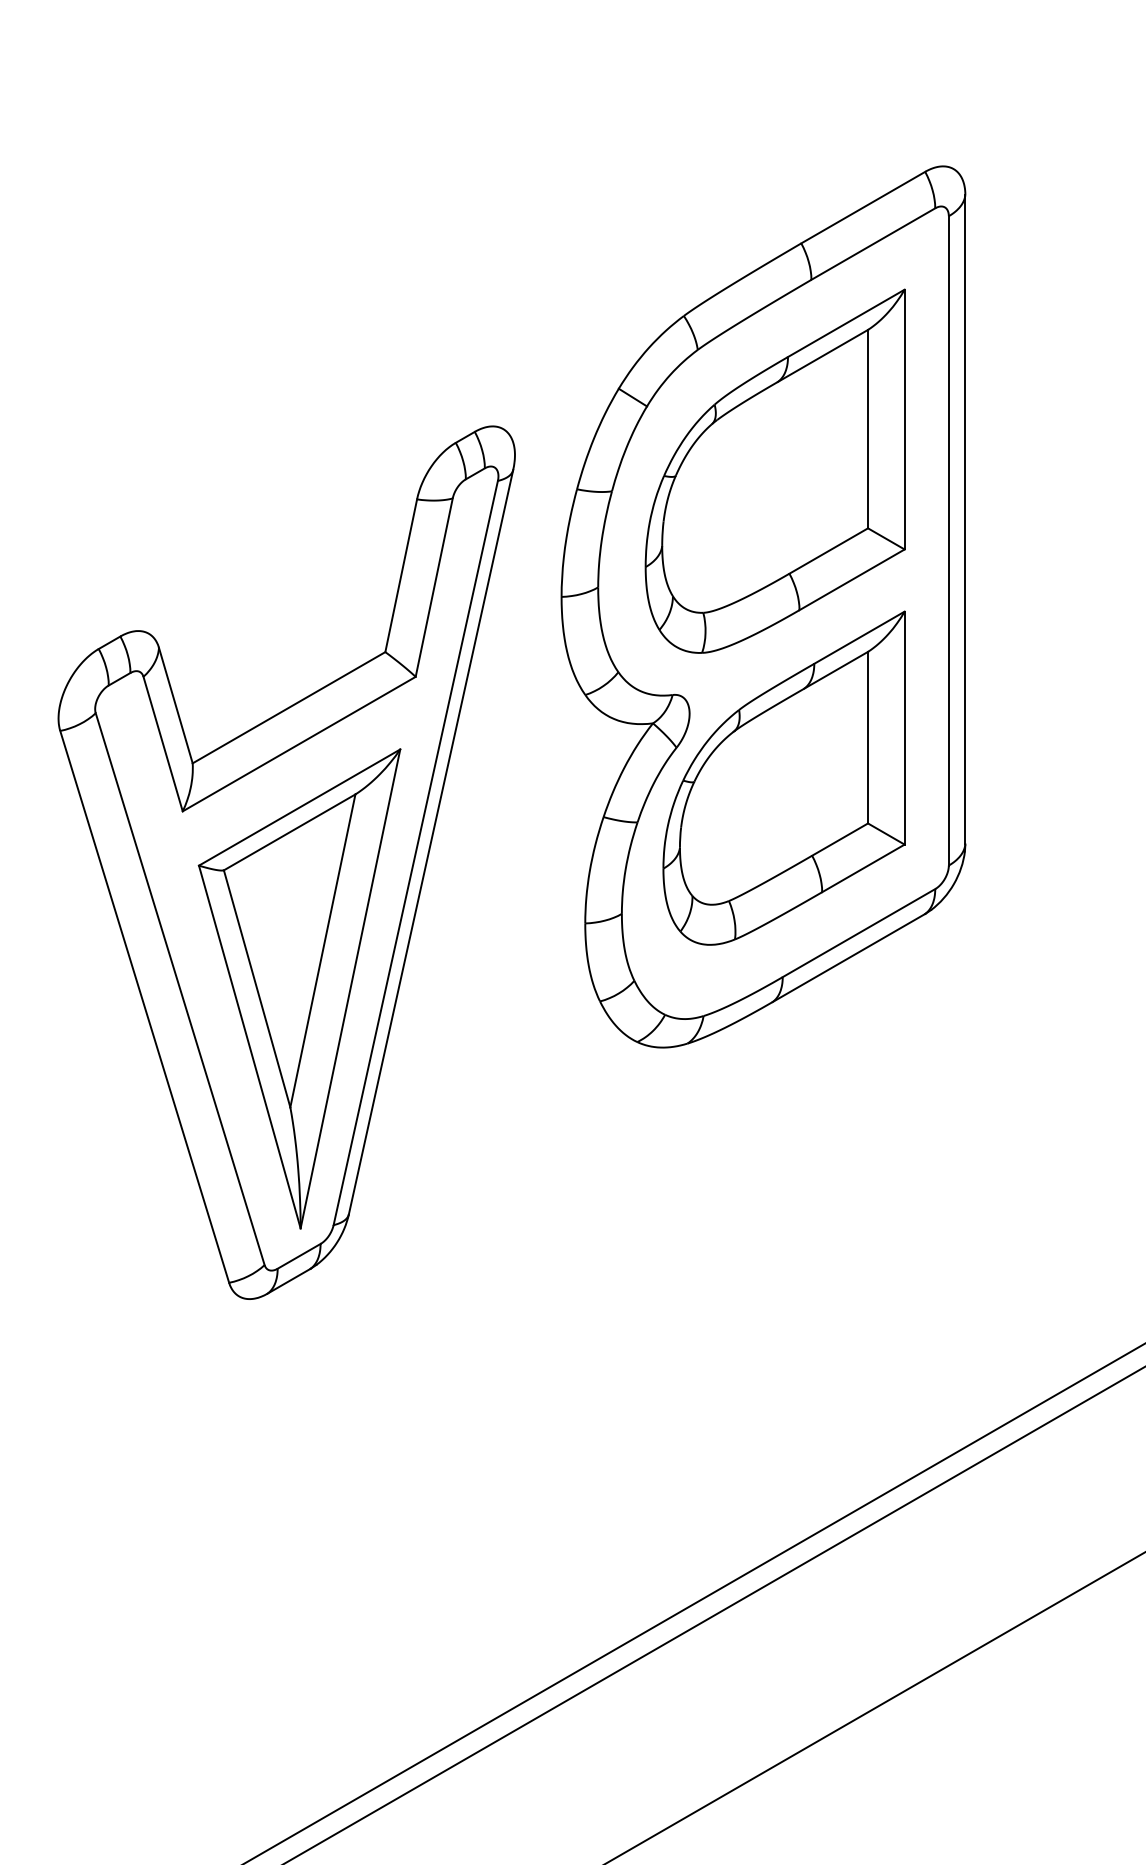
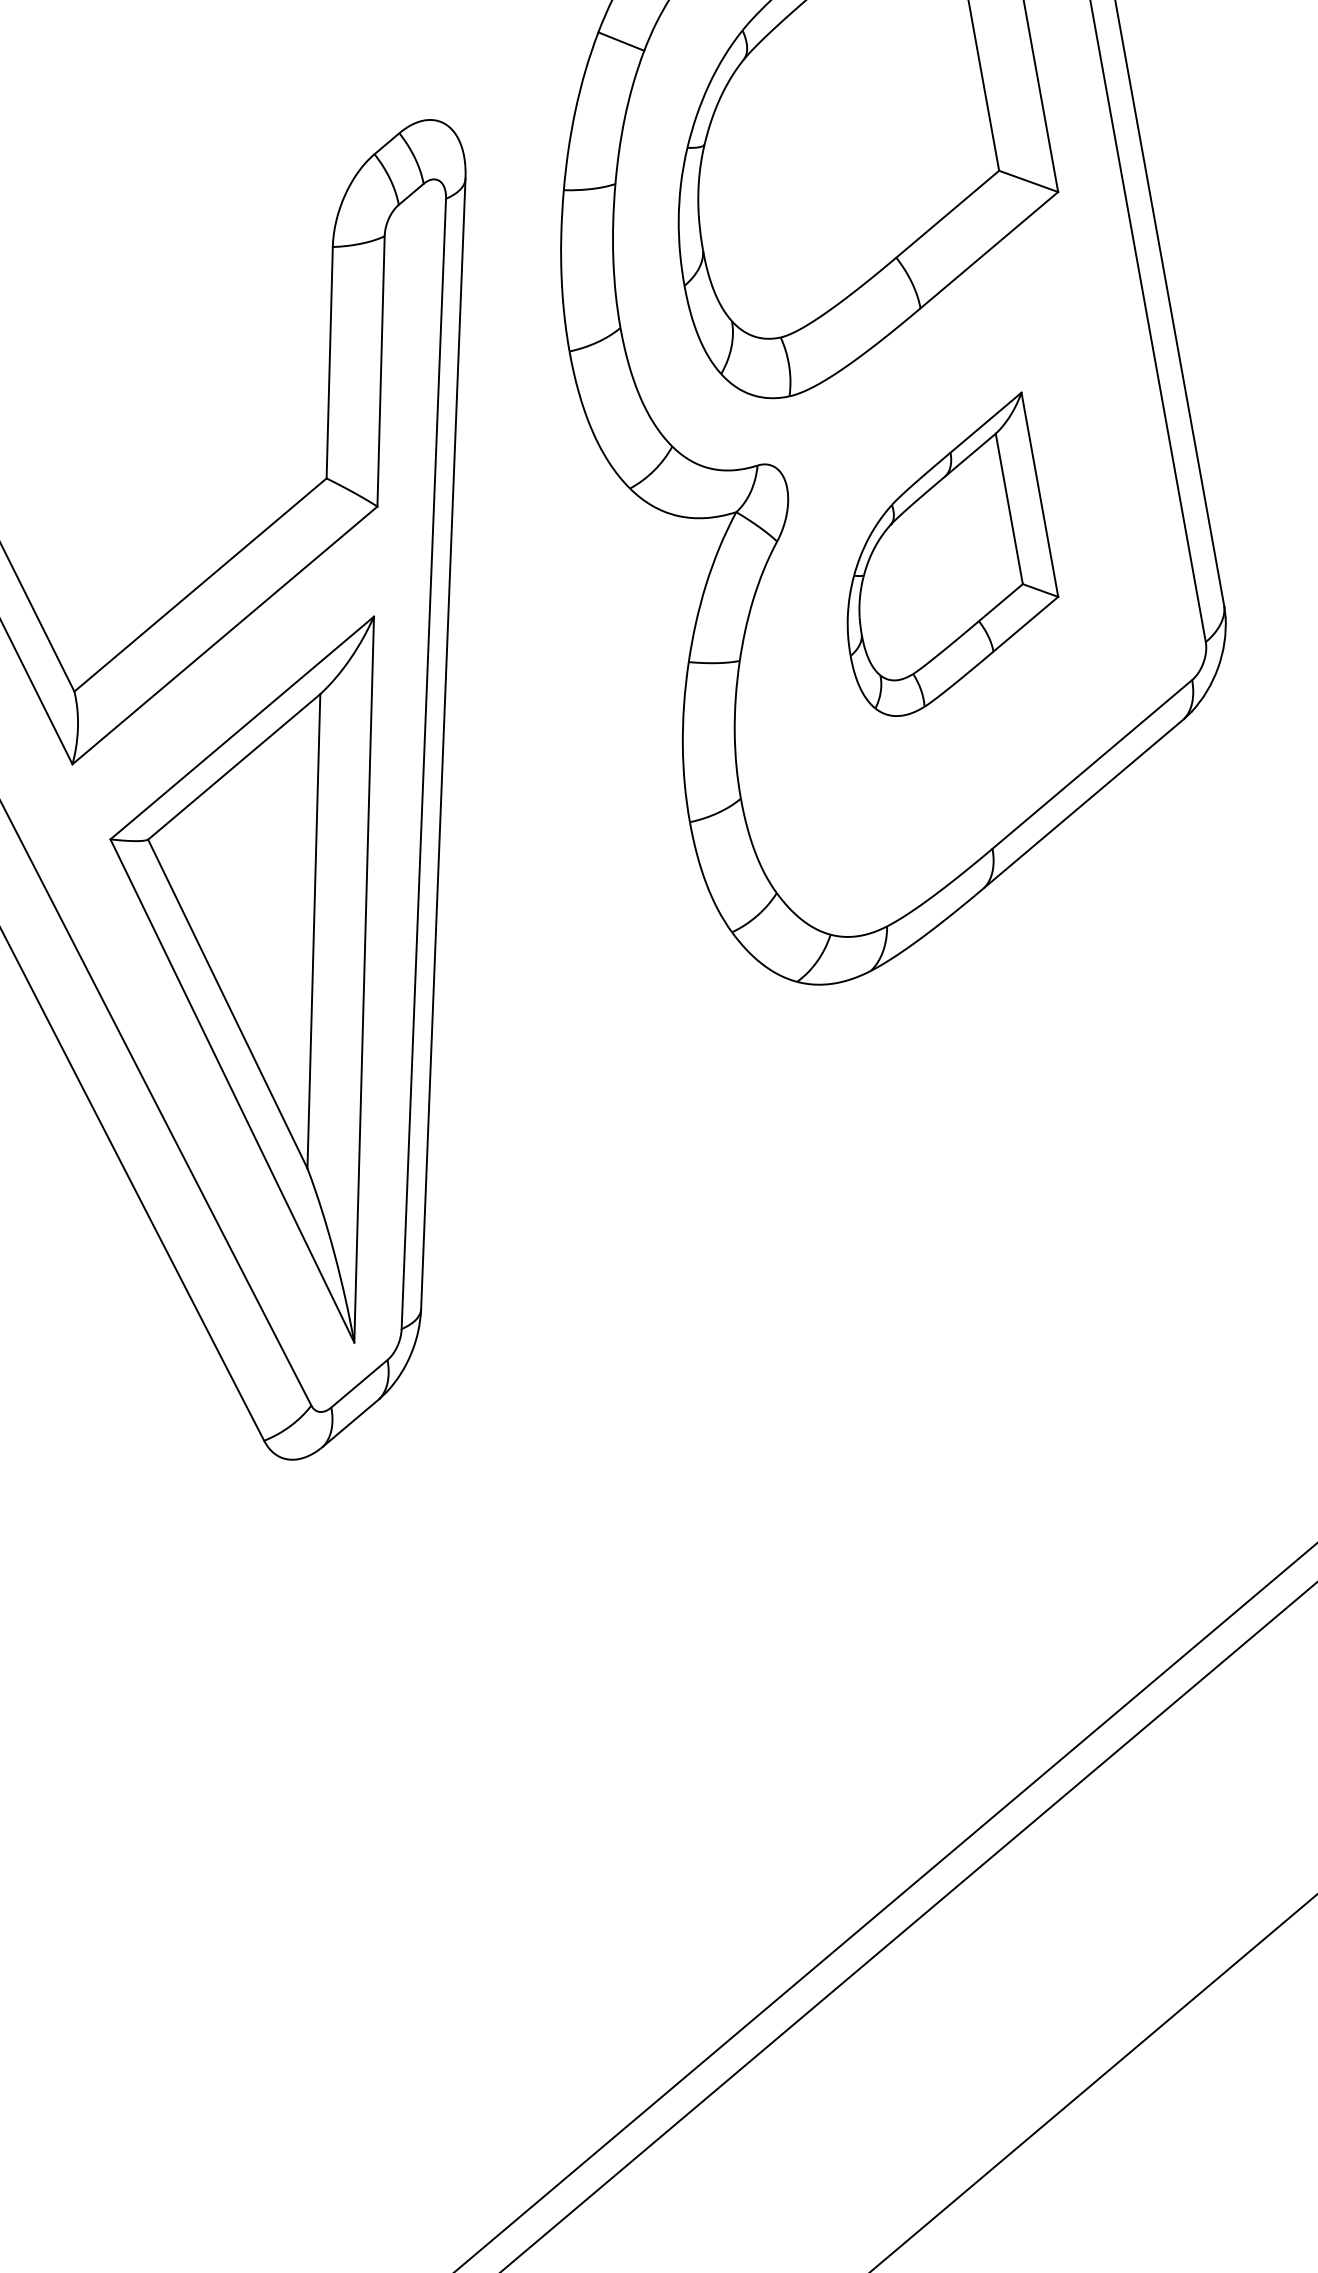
part: (783, 777) -> (941, 556), size x0.6

